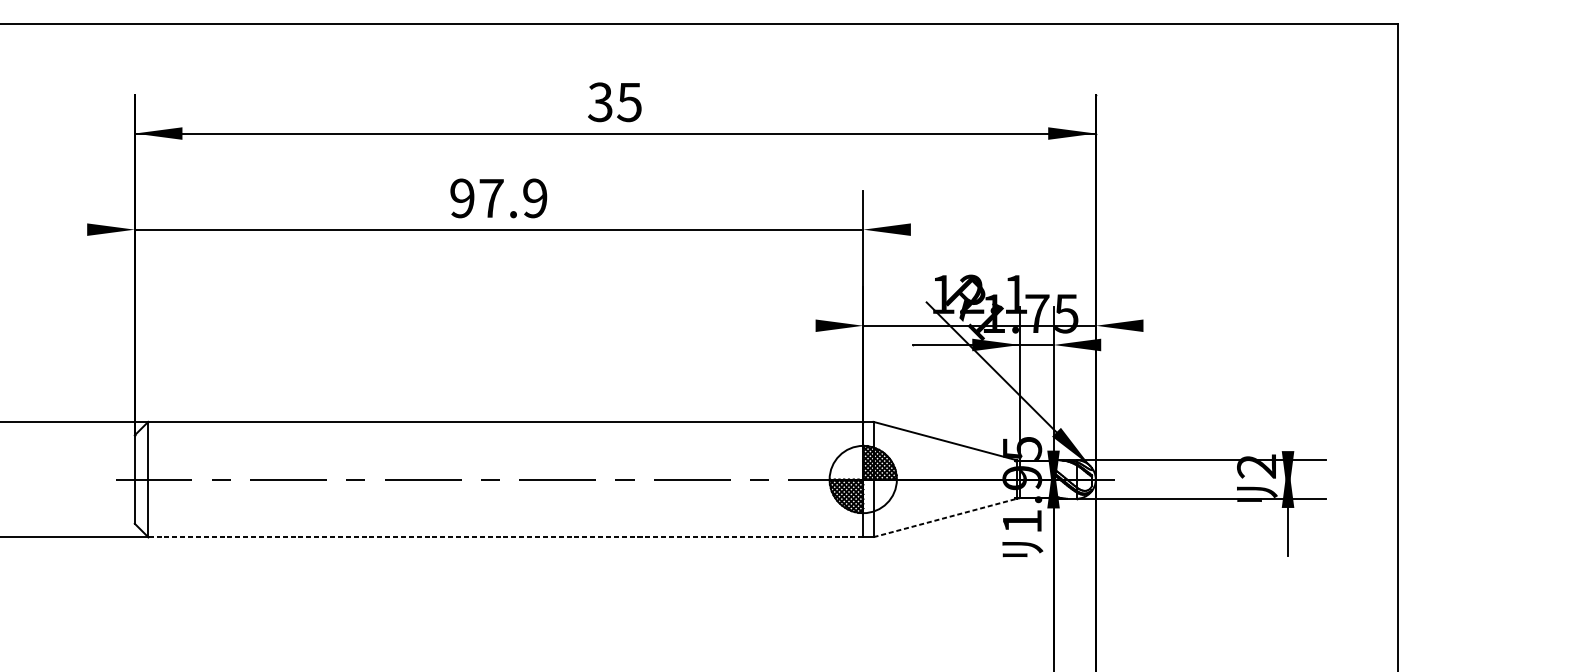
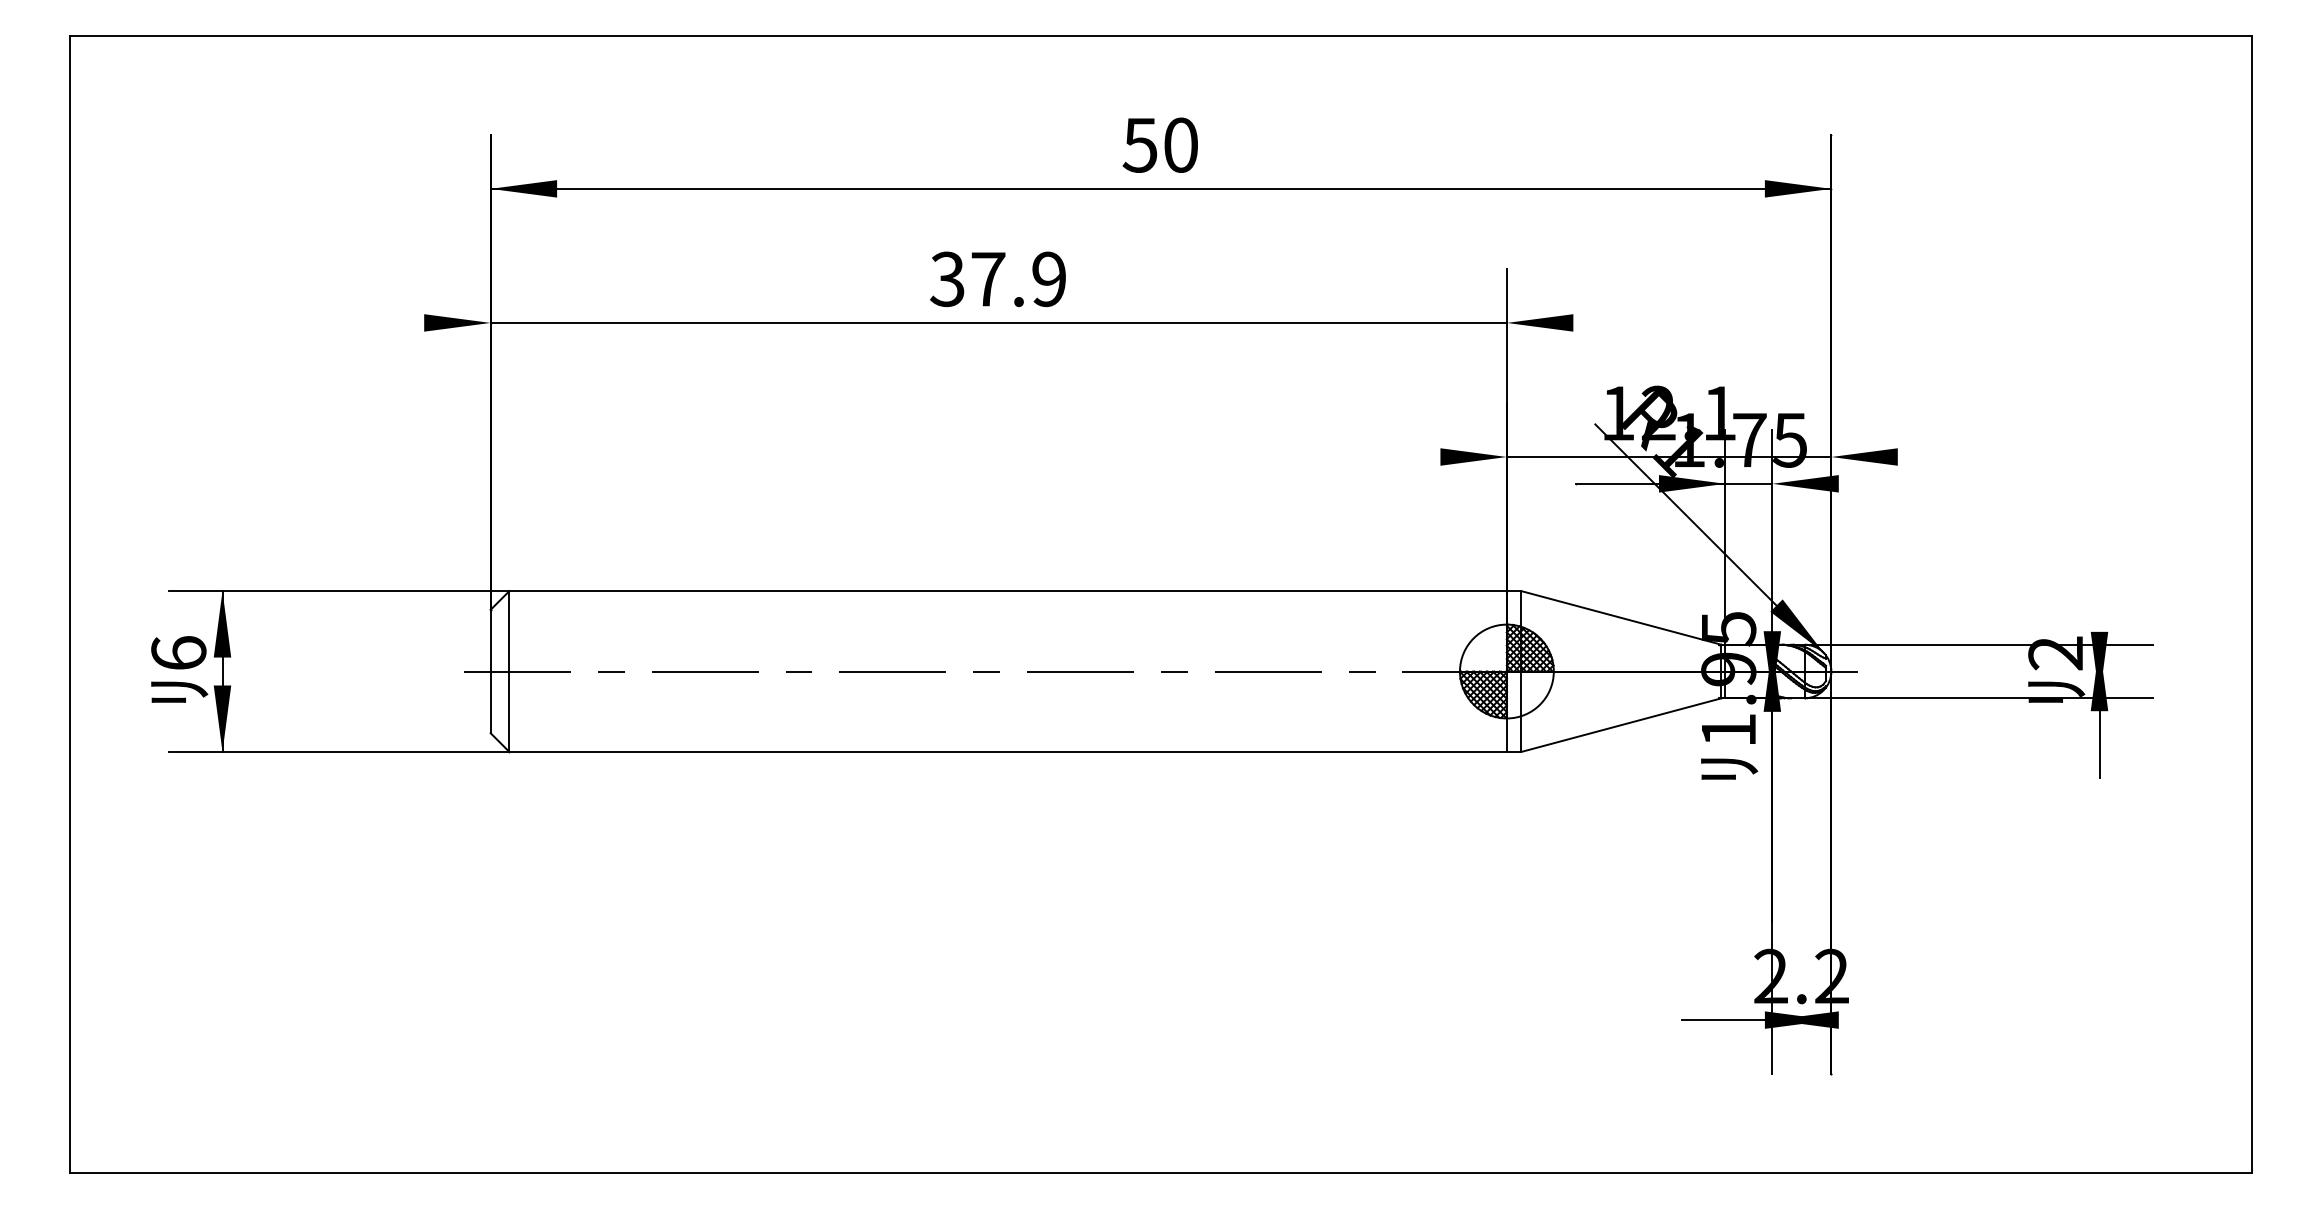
text: (614, 101) -> (1159, 144), 35 -> 50
text: (462, 198) -> (947, 279), 97.9 -> 37.9
line: (945, 518) -> (1621, 725), dashed -> solid
line: (506, 536) -> (1008, 751), dashed -> solid

